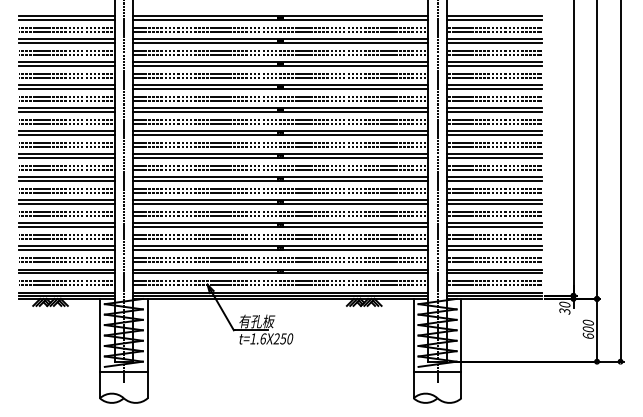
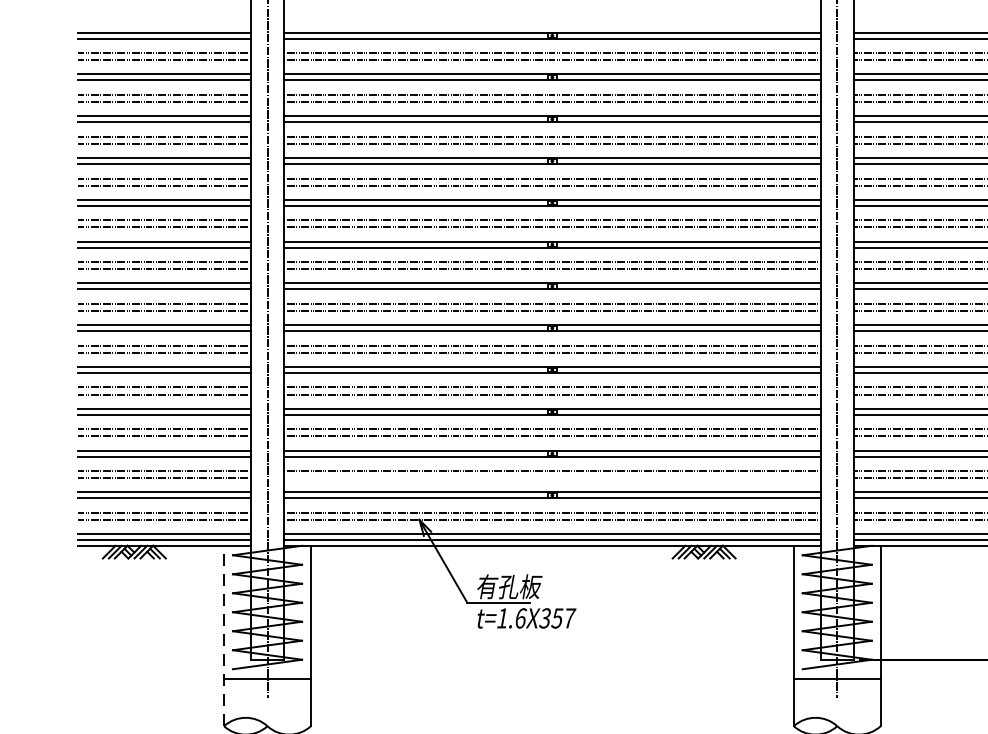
line: (280, 261) -> (552, 477), removed
text: (283, 338) -> (557, 617), t=1.6X250 -> t=1.6X357
line: (99, 348) -> (223, 635), solid -> dashed

